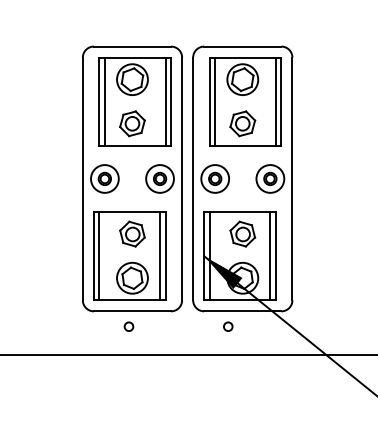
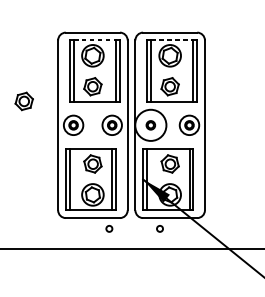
line: (135, 57) -> (95, 40), solid -> dashed
line: (246, 57) -> (172, 40), solid -> dashed
part: (34, 144) -> (24, 101), added
circle: (215, 178) -> (151, 125), size x1.6
circle: (128, 326) -> (109, 228), moved

